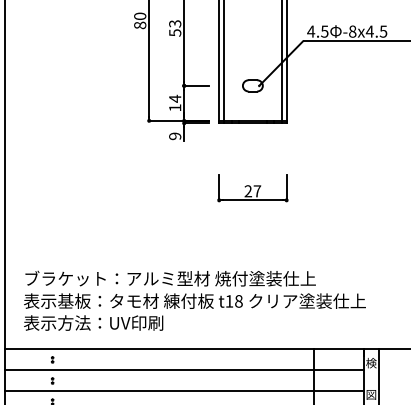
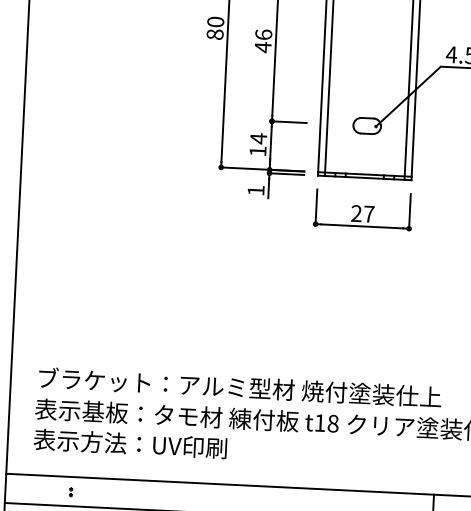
text: (175, 28) -> (263, 41), 53 -> 46
text: (175, 136) -> (256, 190), 9 -> 1
part: (252, 188) -> (362, 209), moved

